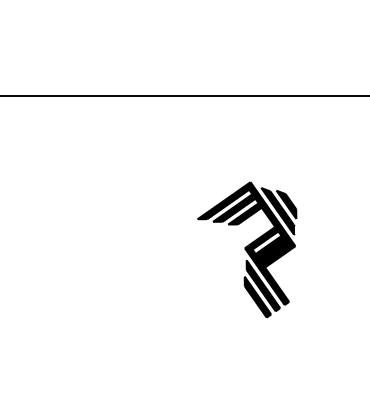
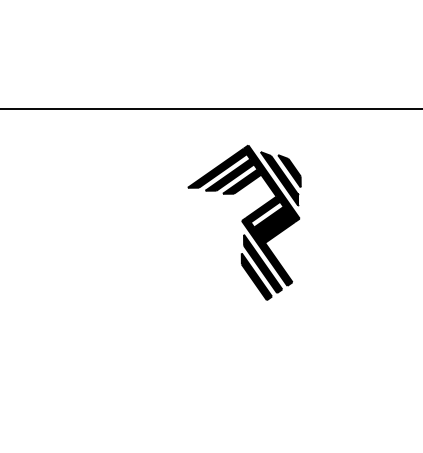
part: (247, 249) -> (244, 222), moved

